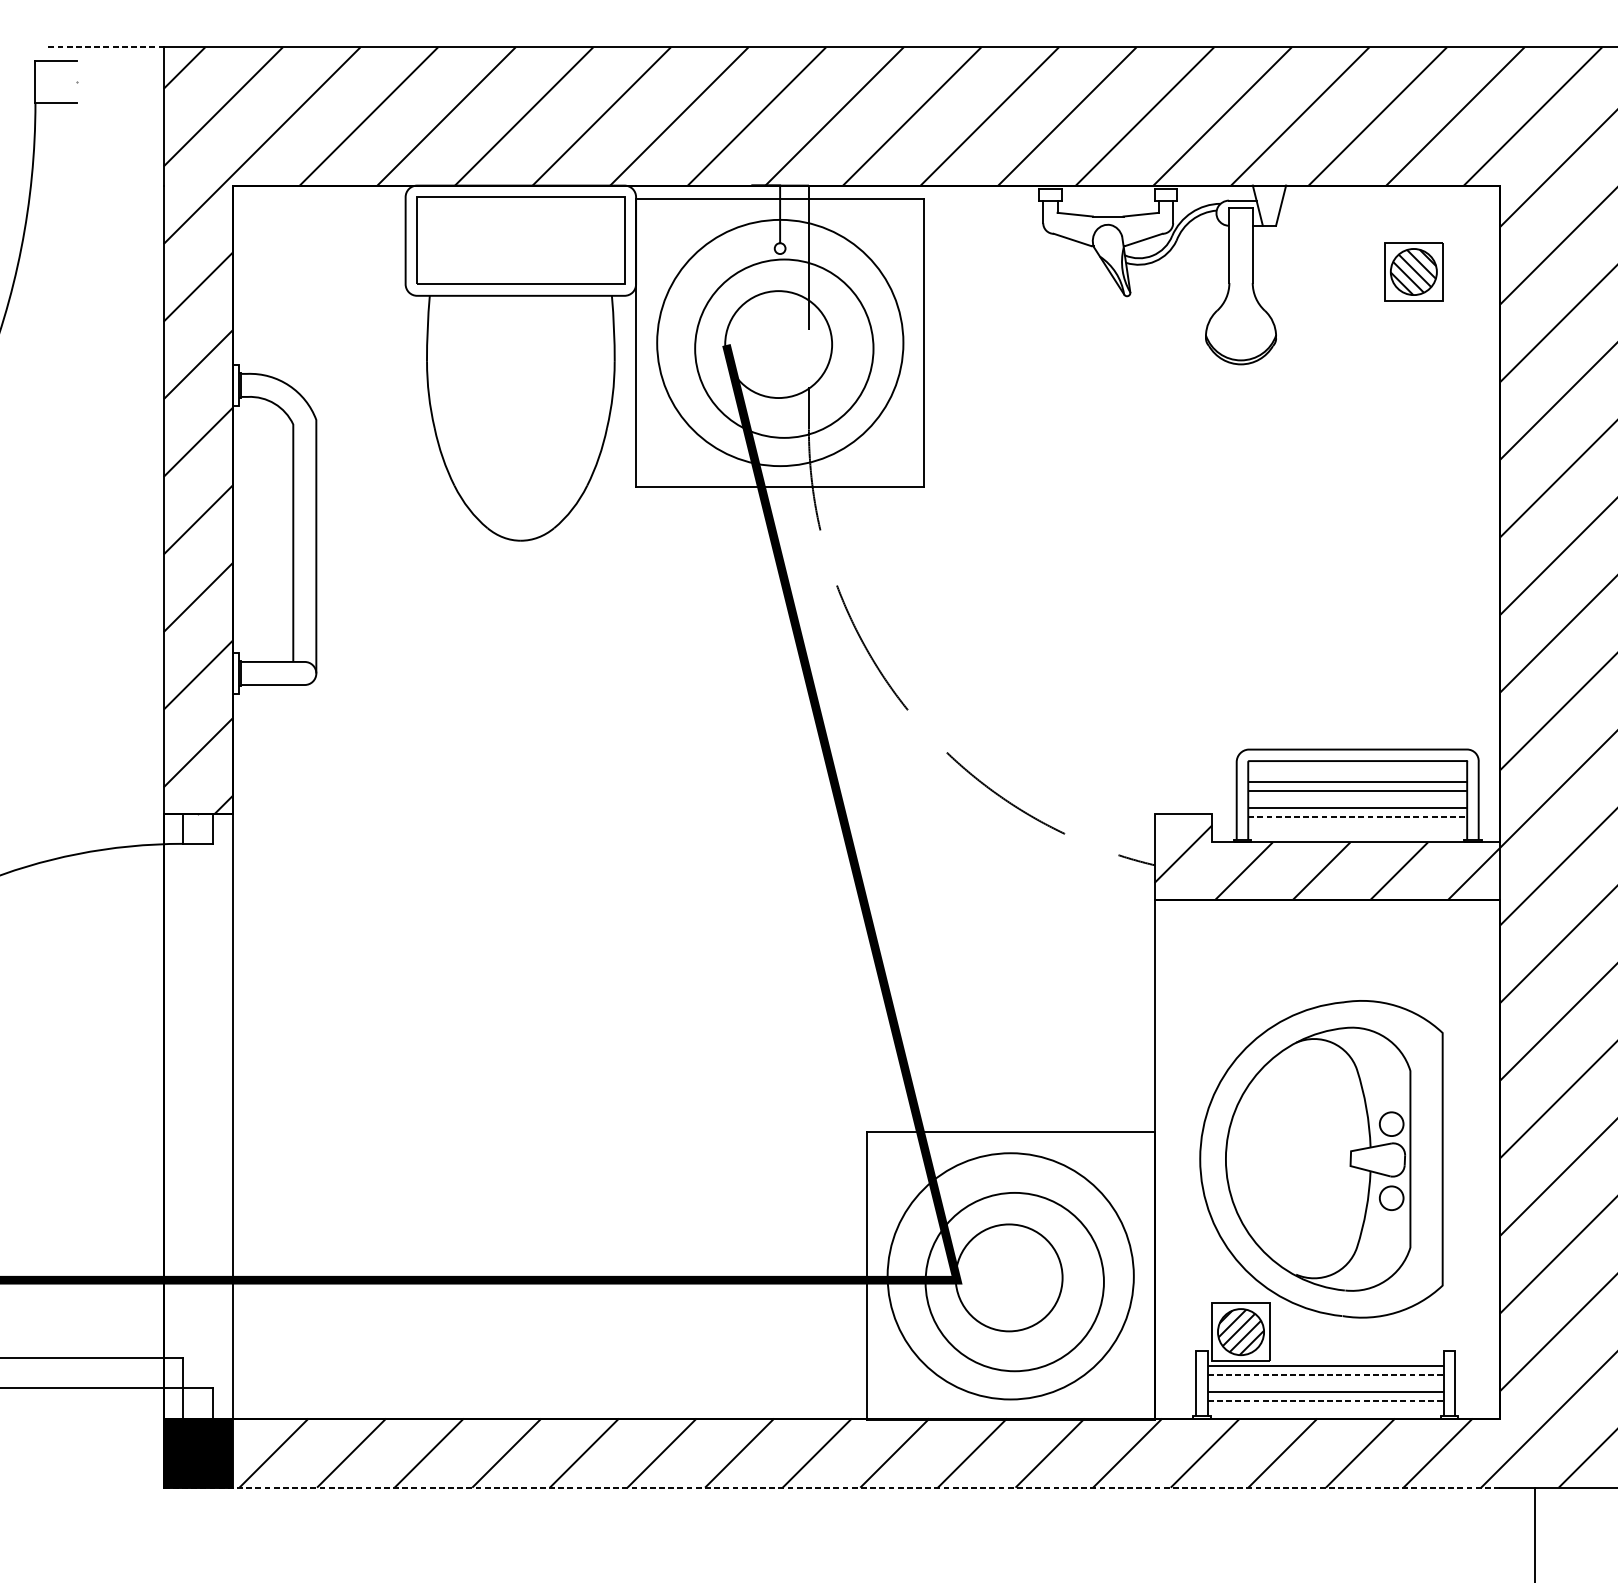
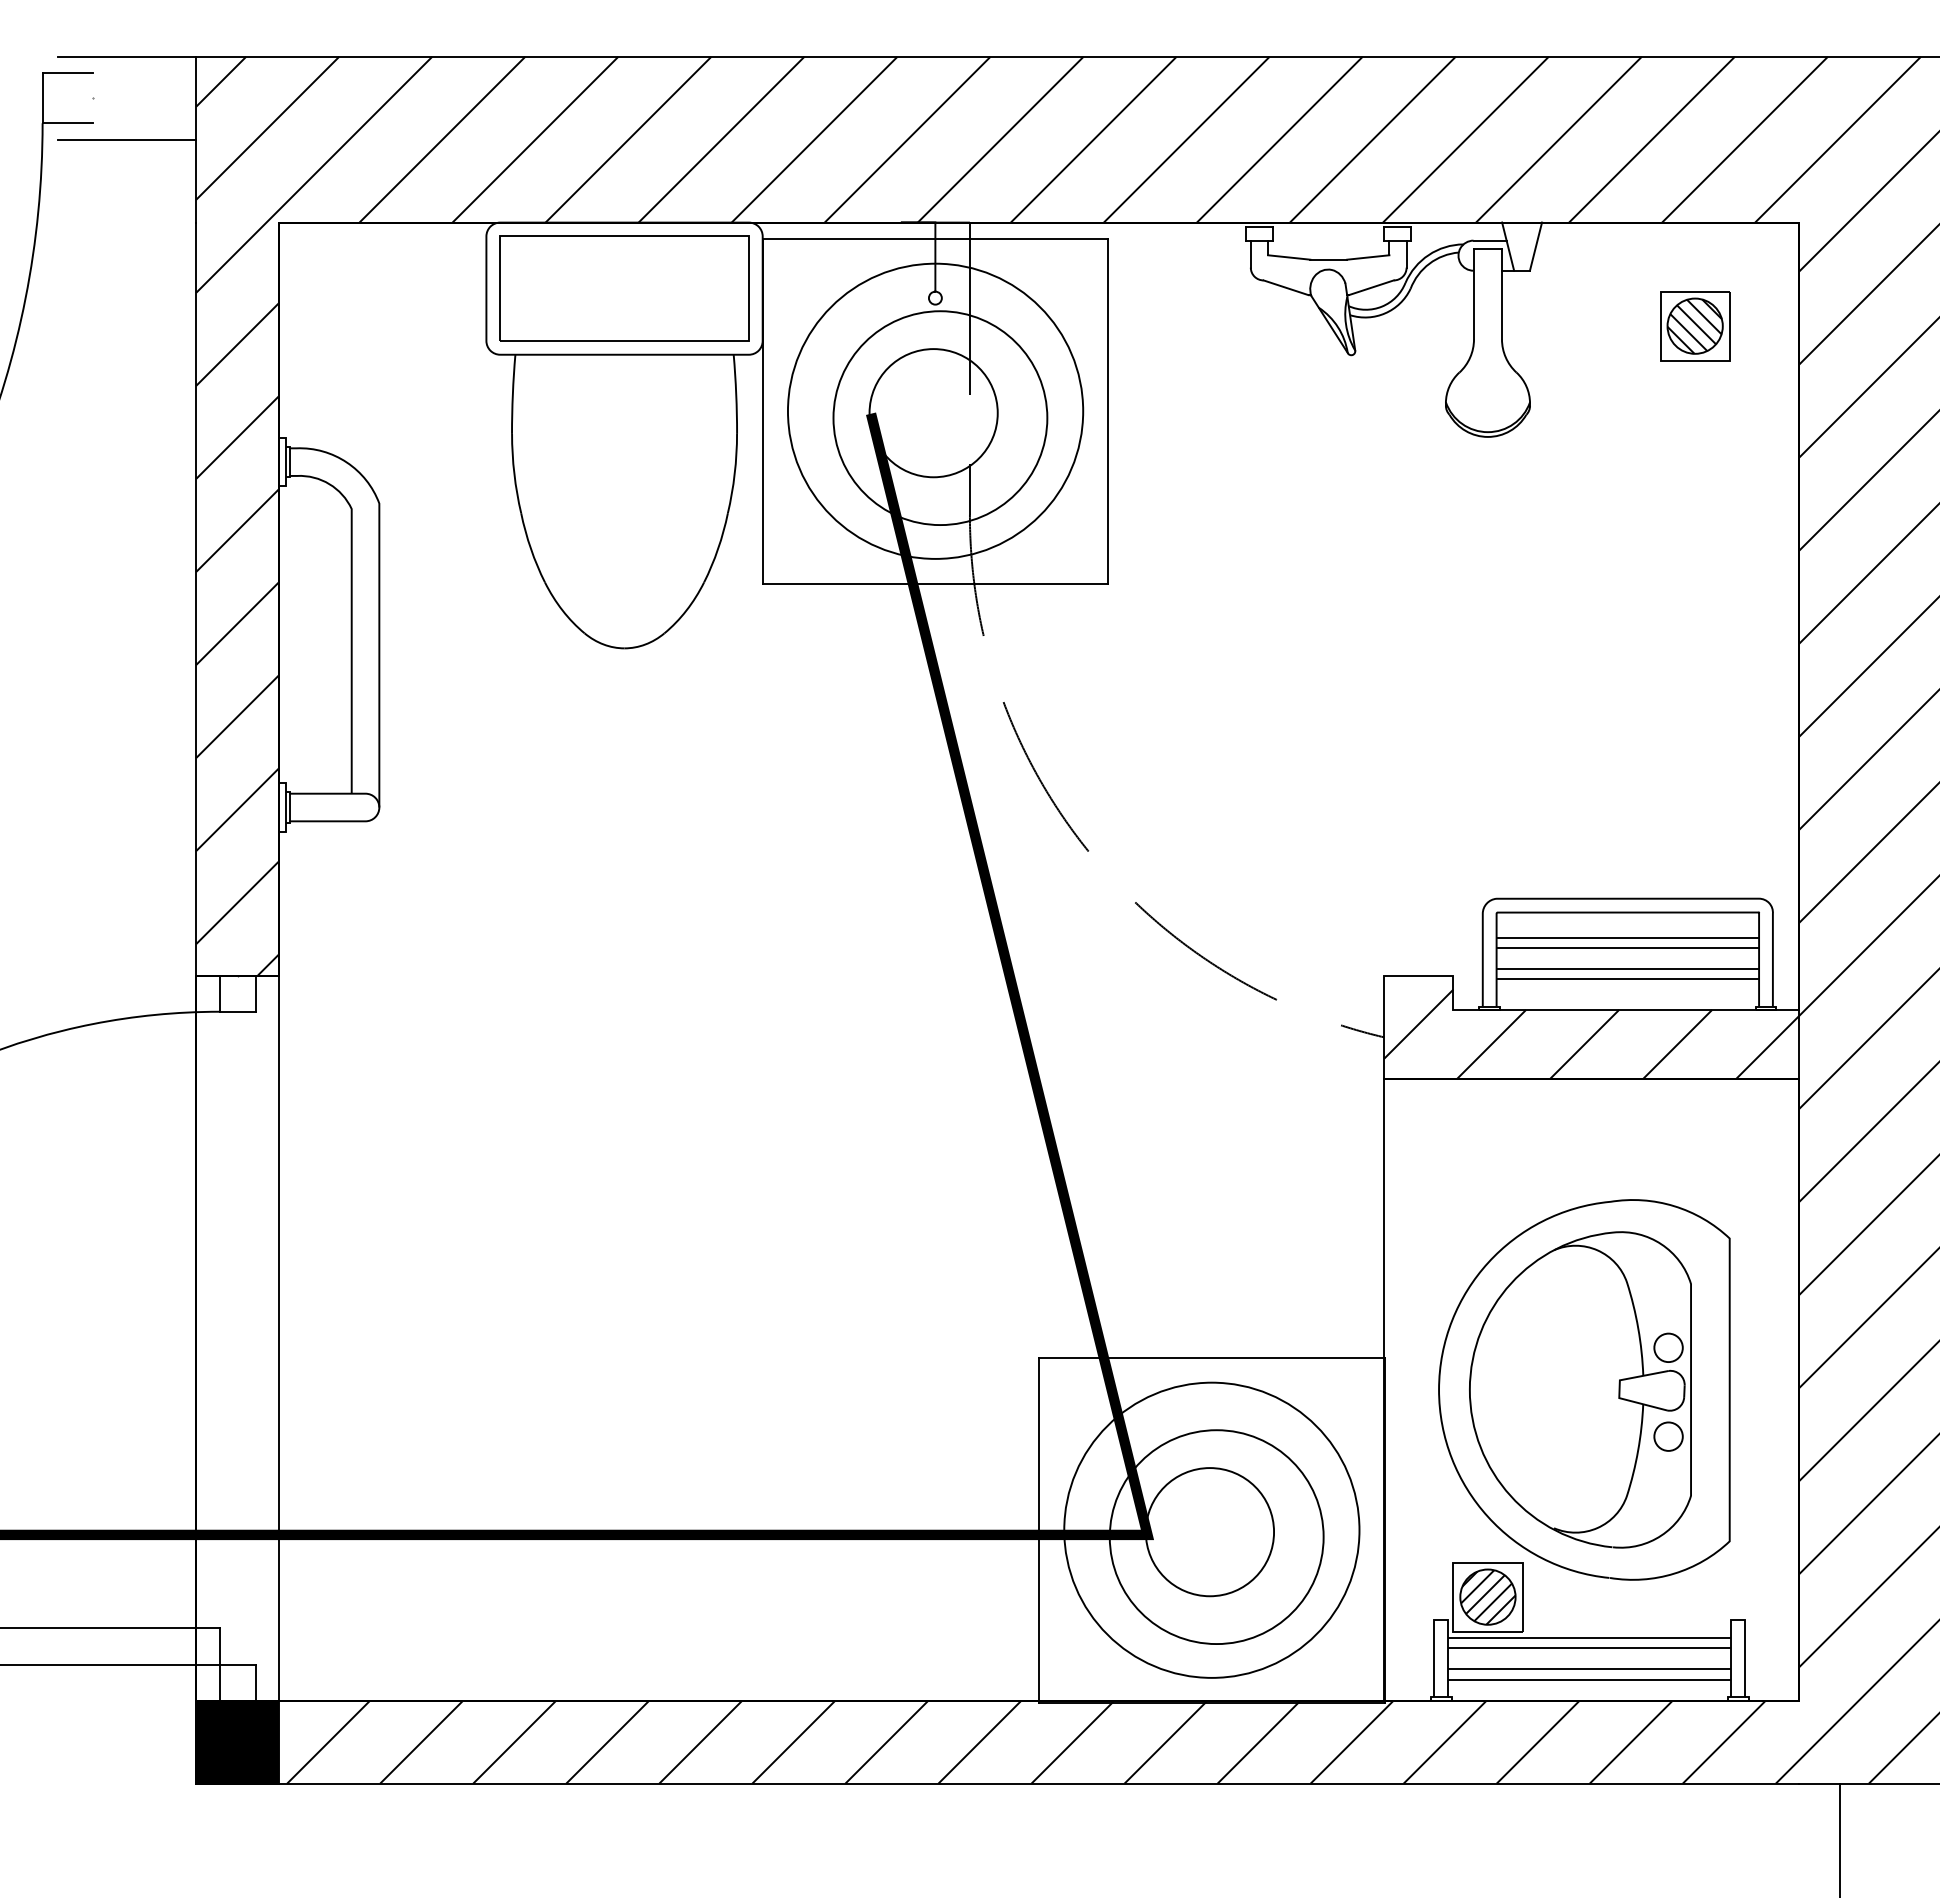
line: (106, 47) -> (127, 56), dashed -> solid
line: (106, 116) -> (127, 139), added
line: (1358, 816) -> (1628, 979), dashed -> solid
line: (1325, 1374) -> (1589, 1648), dashed -> solid
line: (1325, 1400) -> (1589, 1679), dashed -> solid
line: (832, 1487) -> (998, 1783), dashed -> solid

